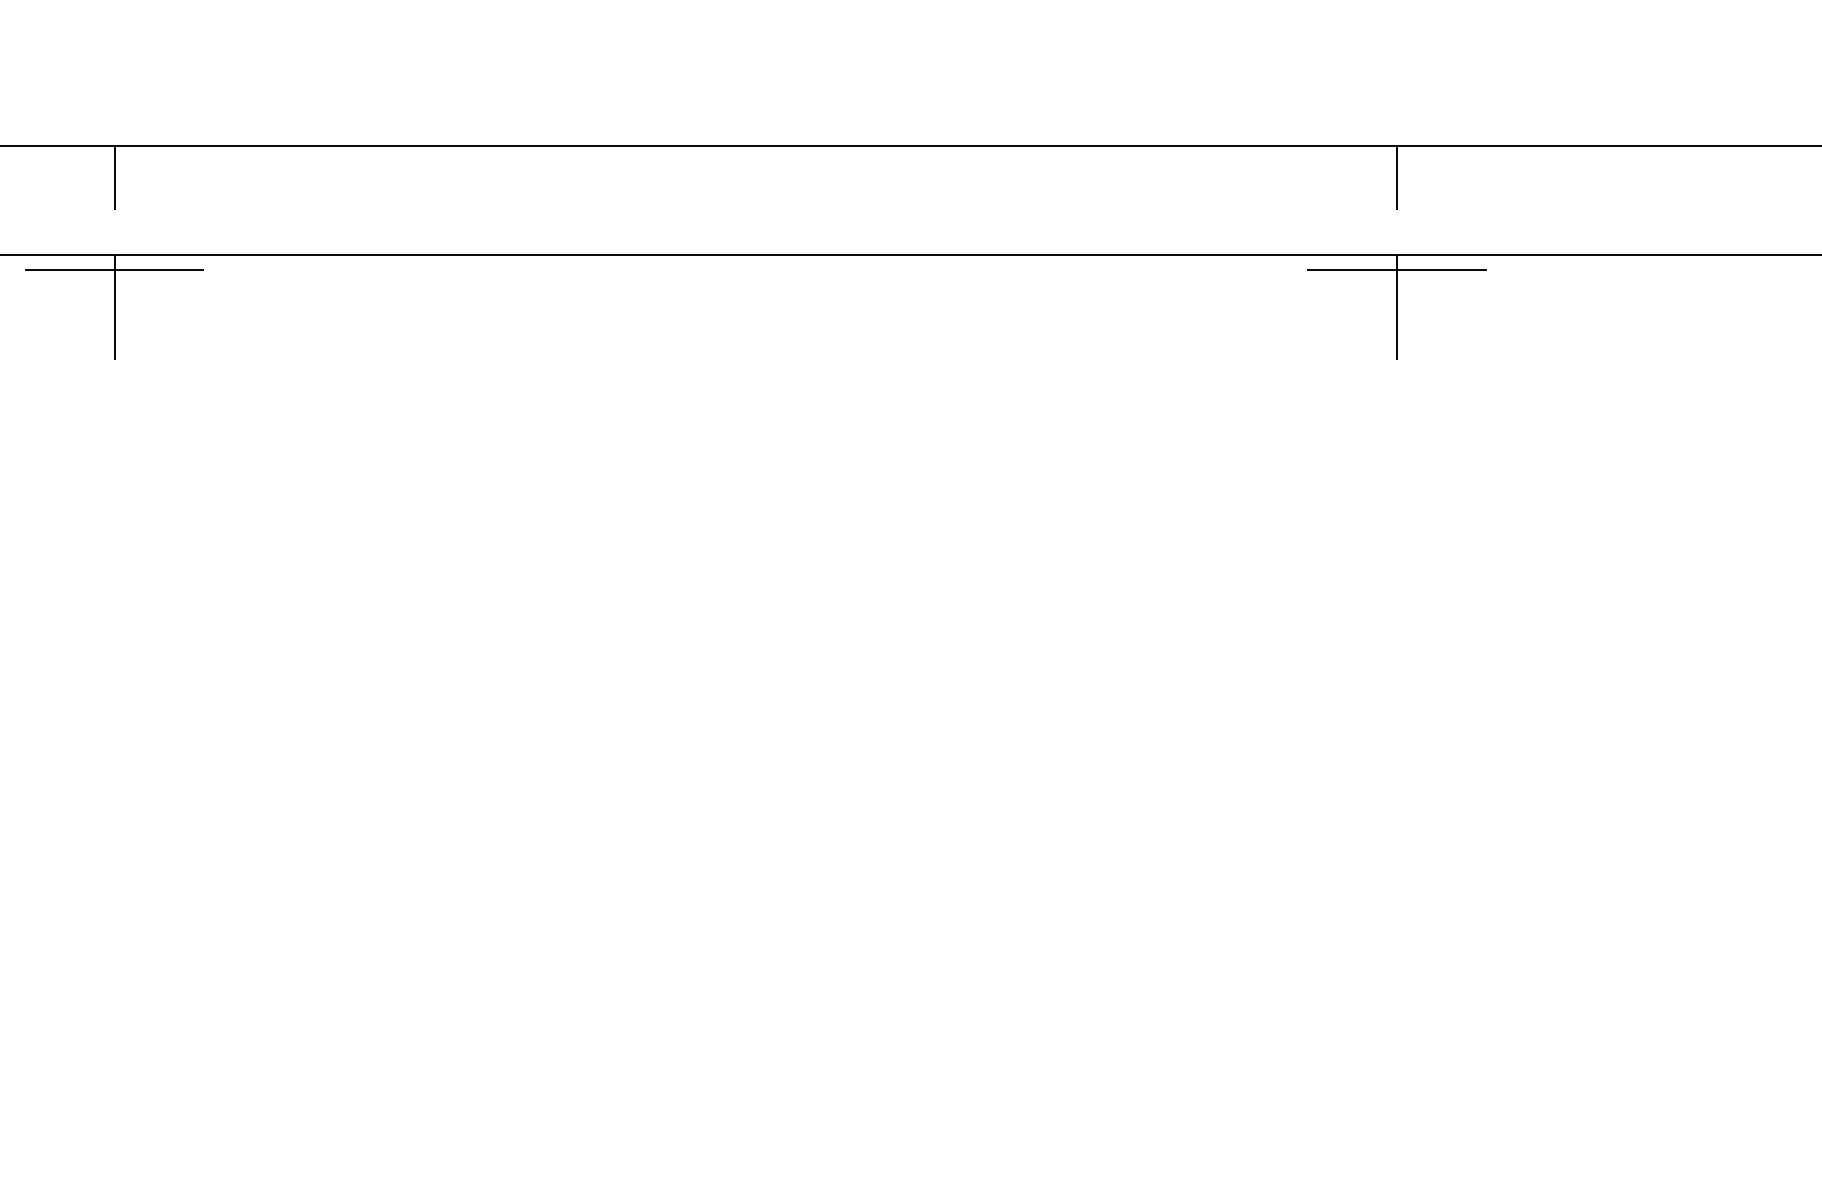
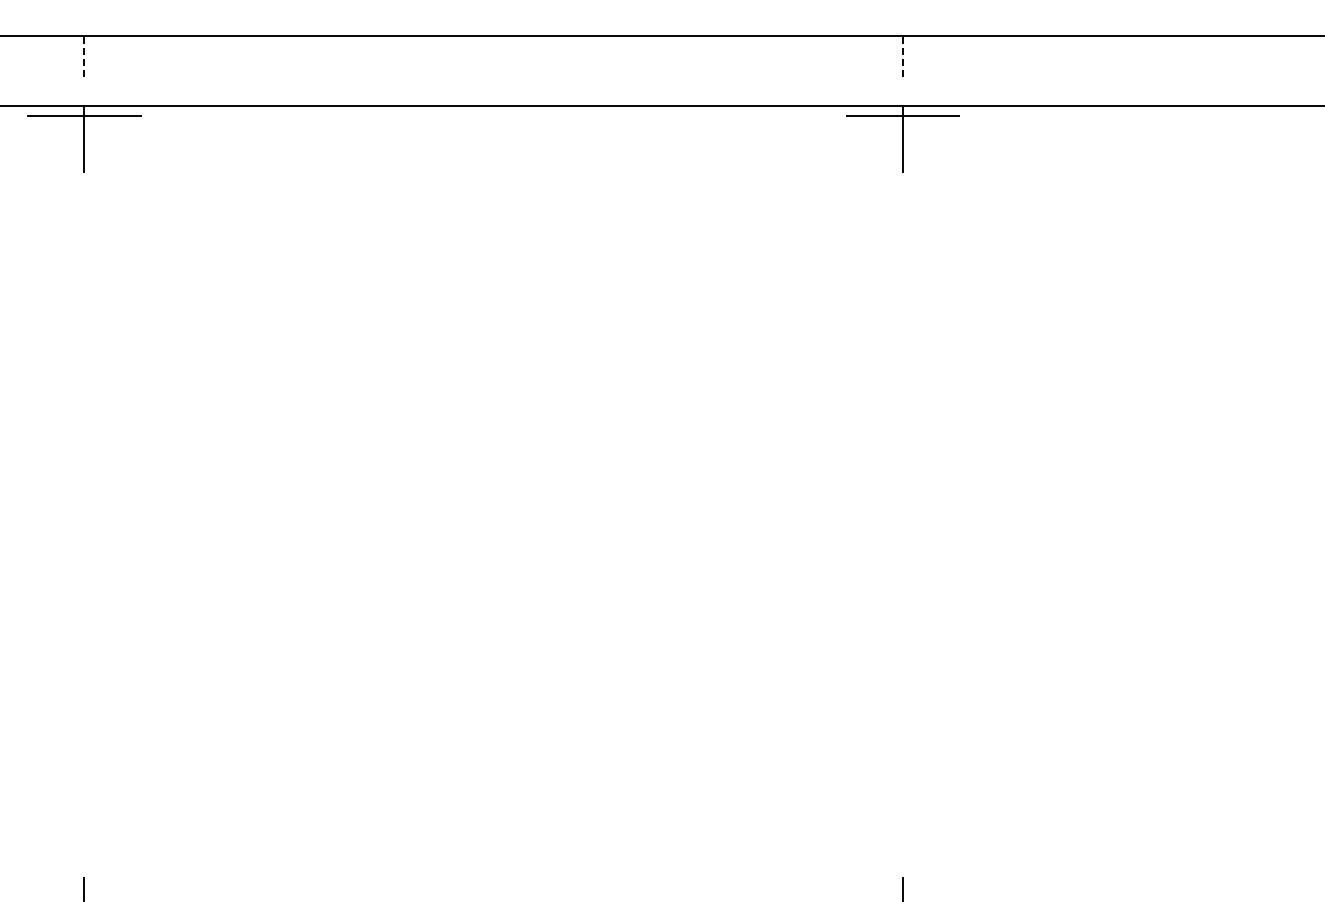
line: (114, 177) -> (84, 56), solid -> dashed
line: (1397, 177) -> (903, 56), solid -> dashed

